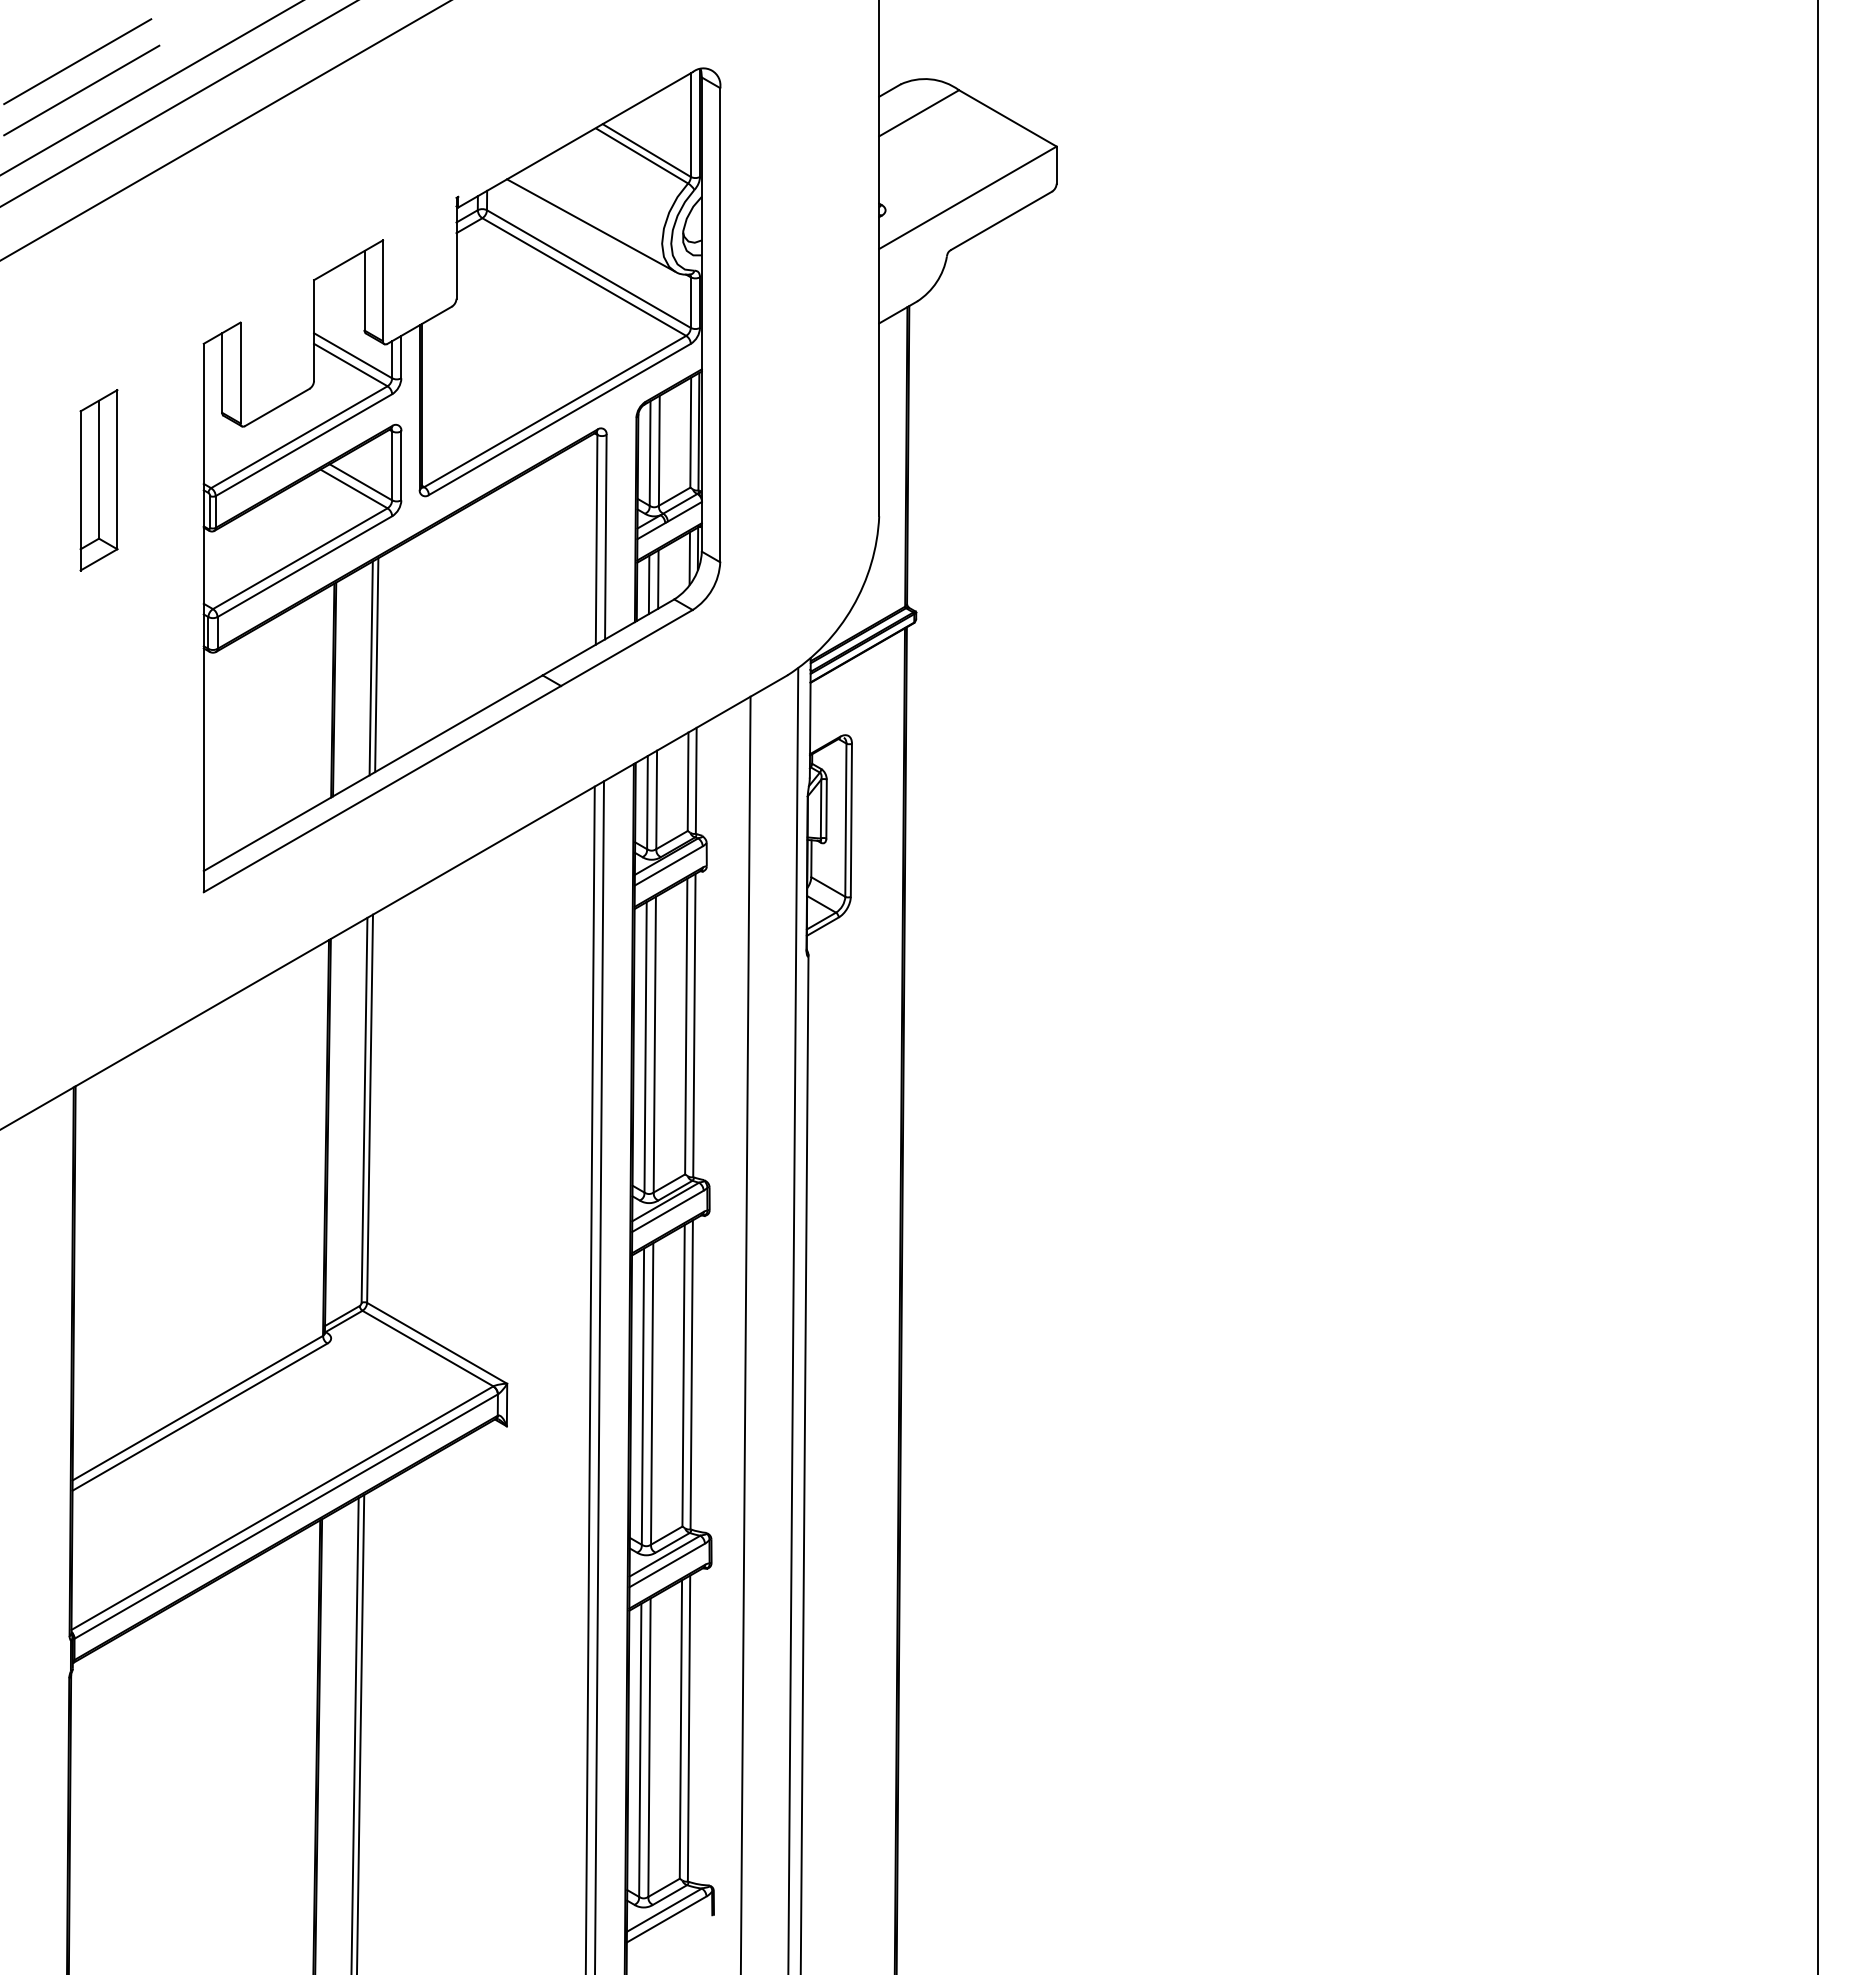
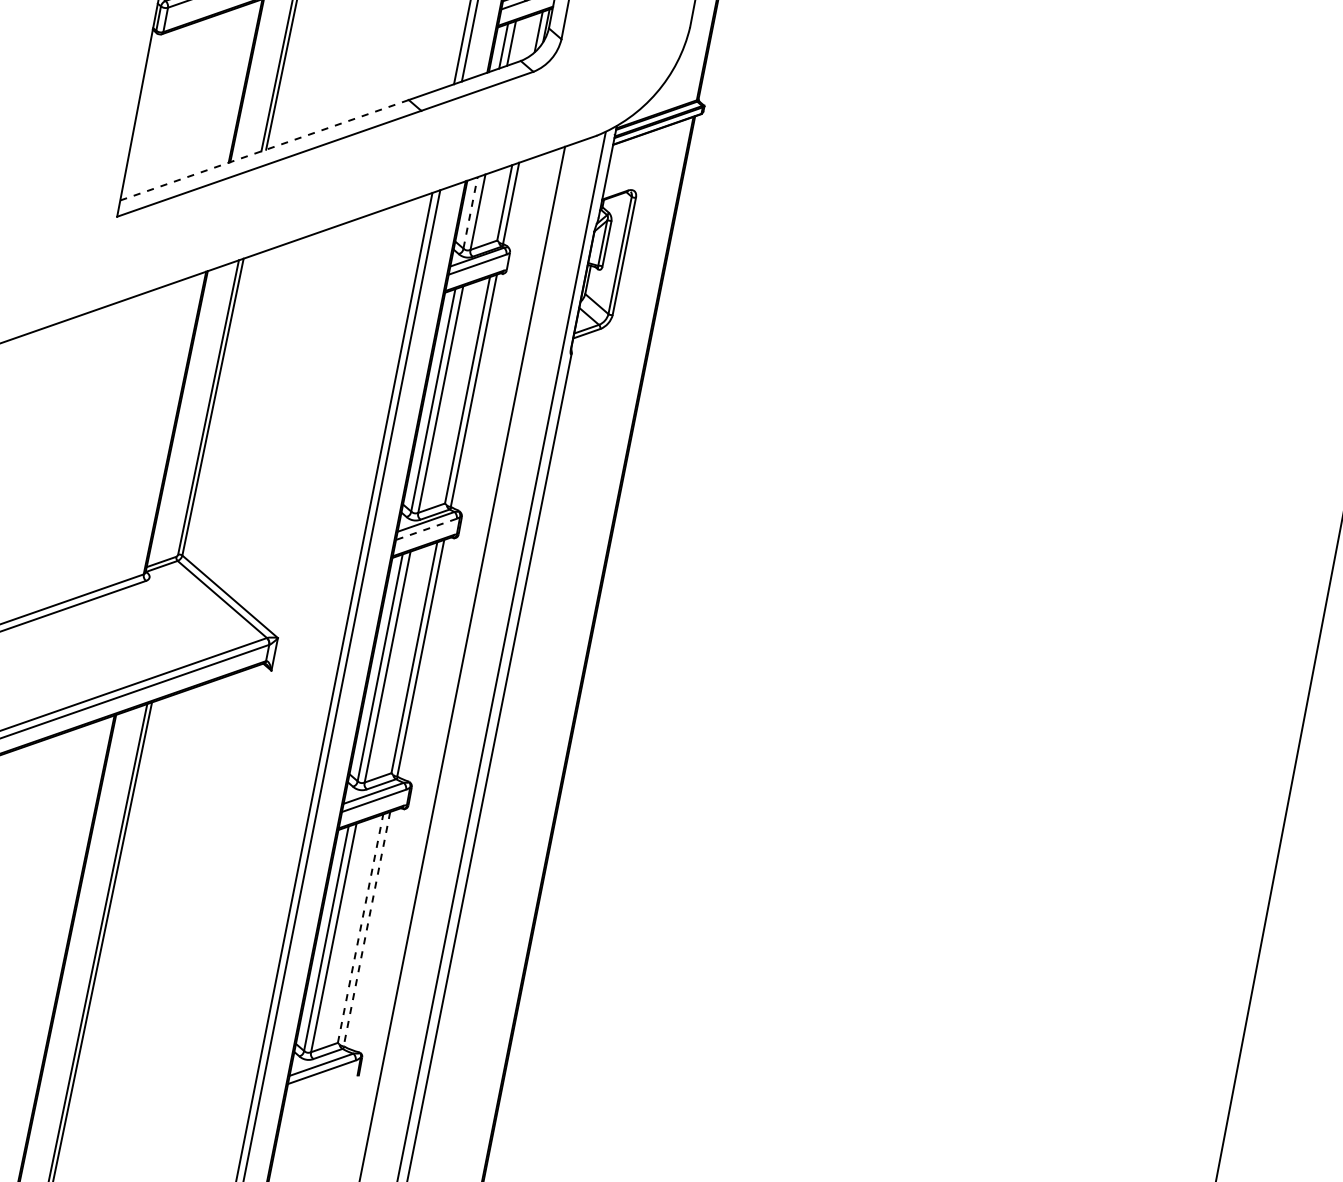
line: (373, 773) -> (264, 150), solid -> dashed
line: (647, 802) -> (470, 212), solid -> dashed
line: (667, 1211) -> (426, 529), solid -> dashed
line: (689, 1728) -> (367, 929), solid -> dashed
line: (680, 1729) -> (360, 928), solid -> dashed

